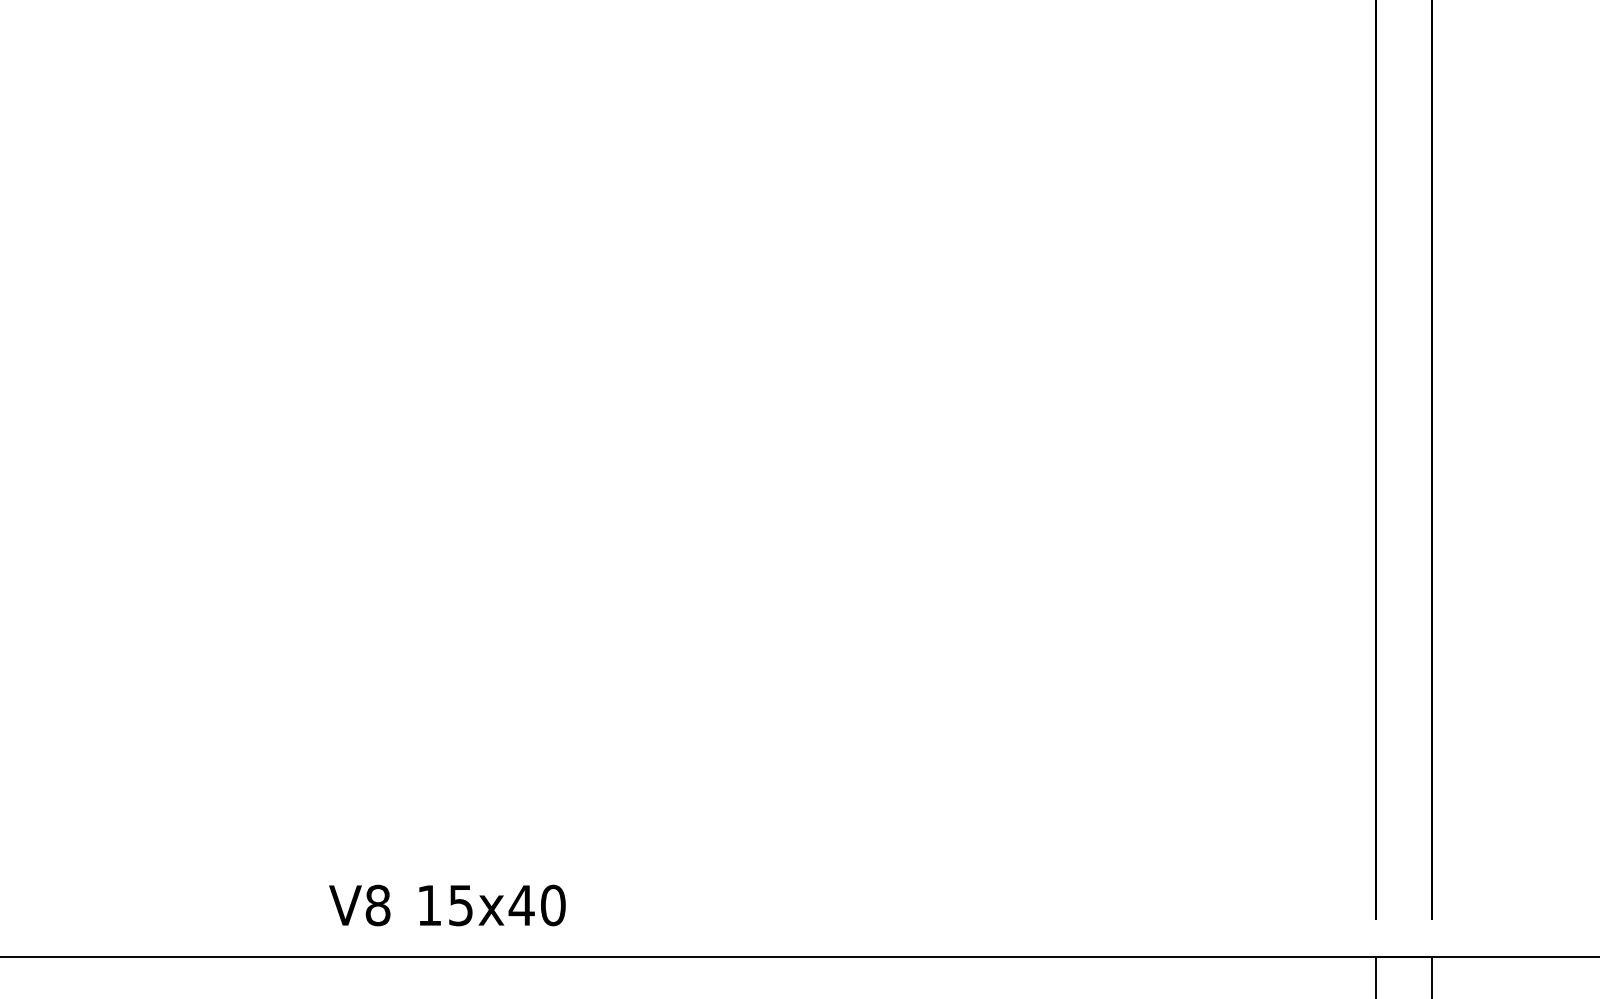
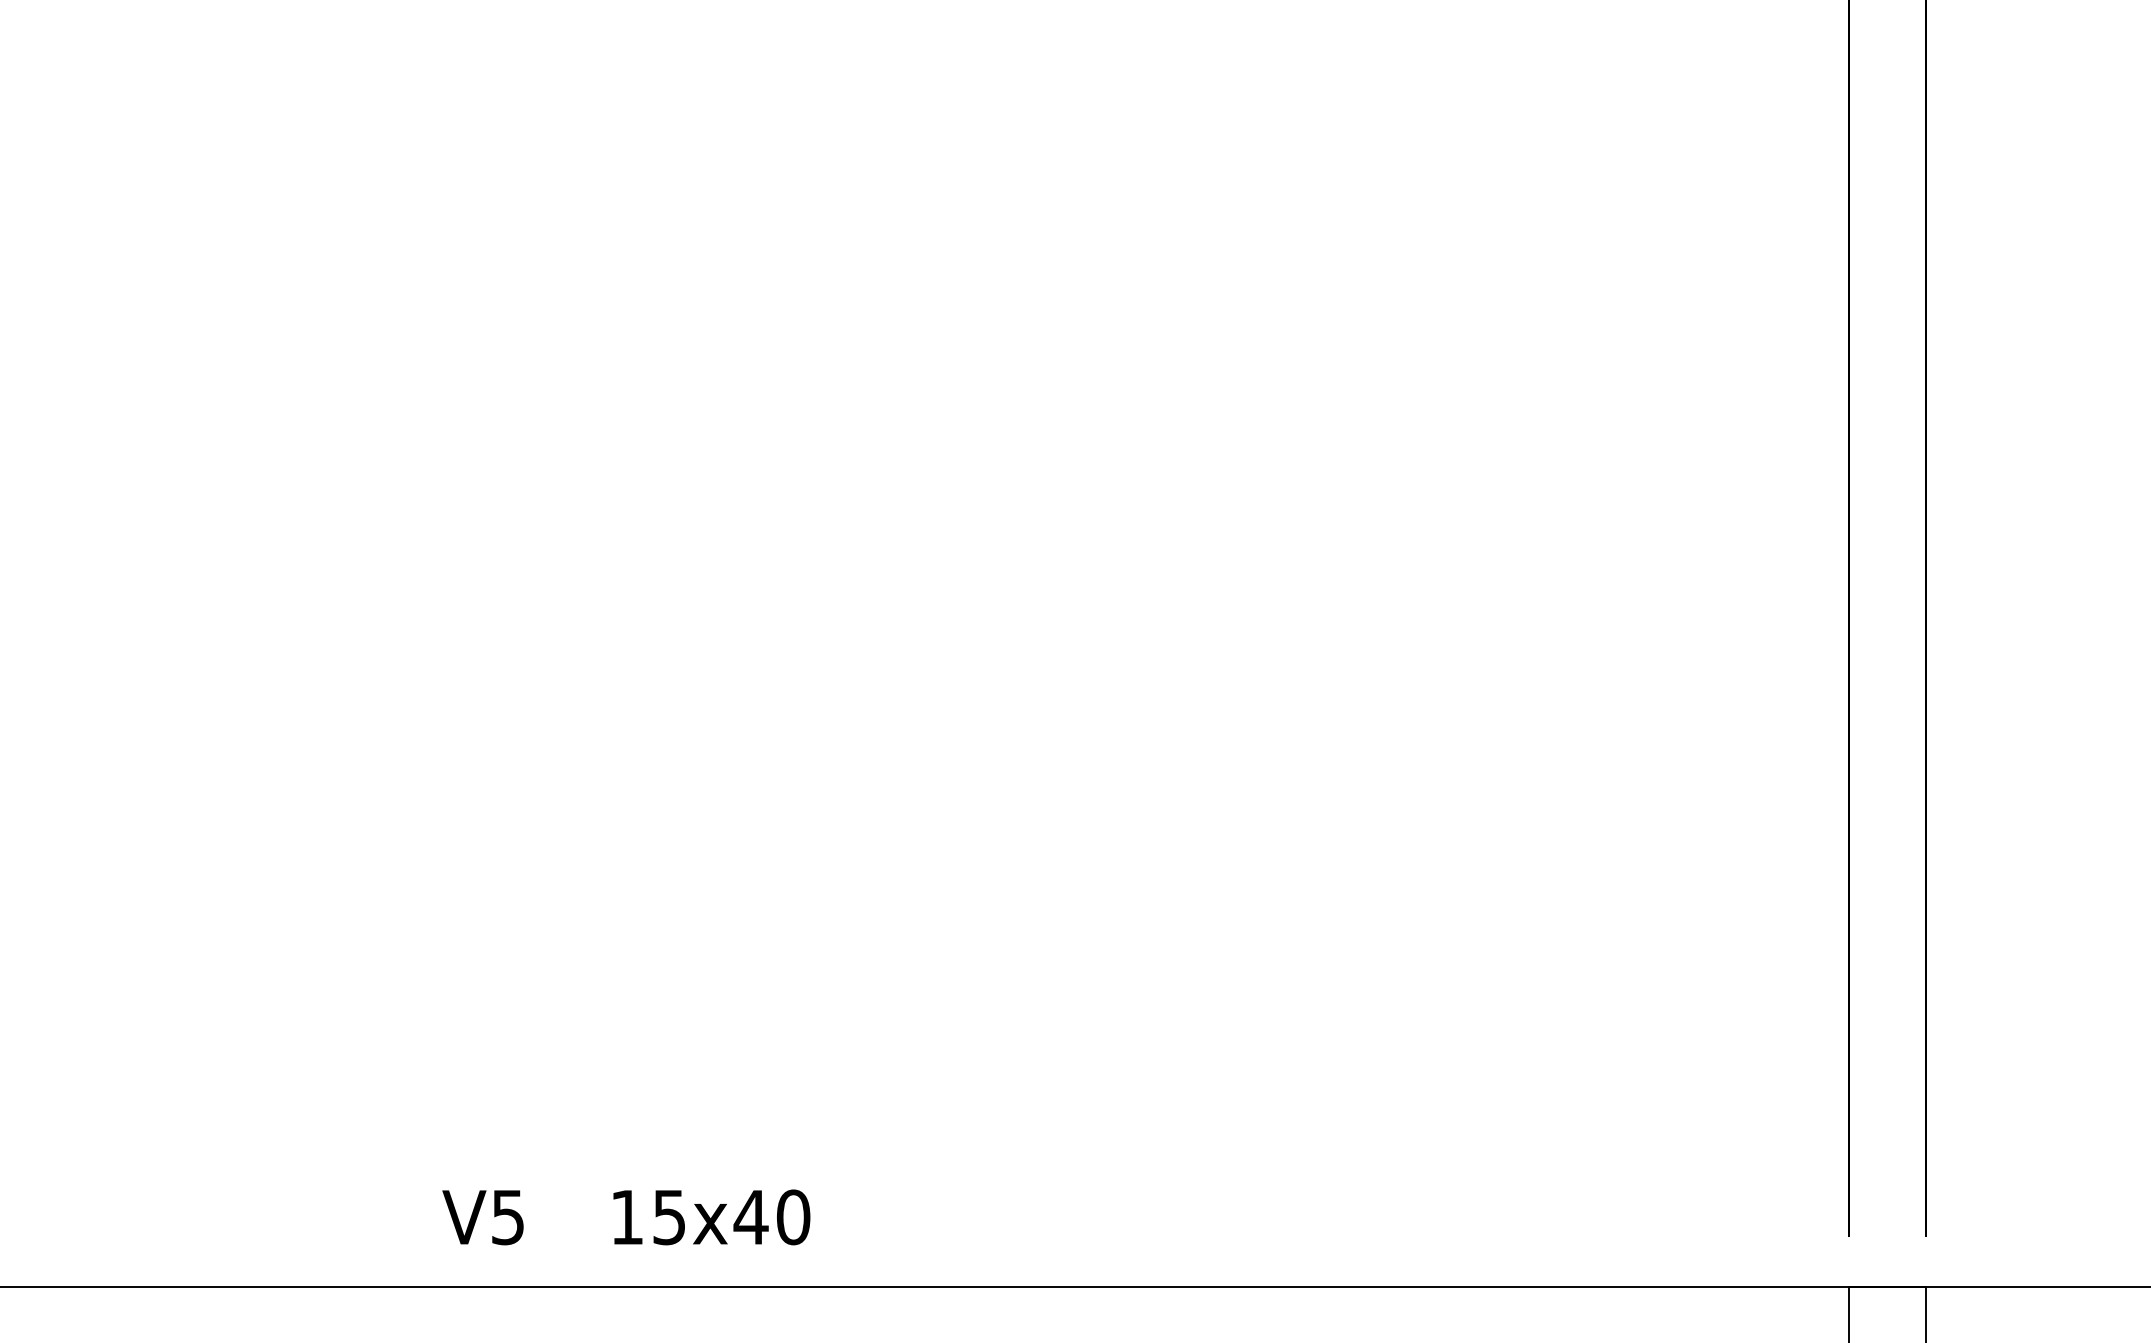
text: (377, 905) -> (507, 1217), V8 -> V5
text: (492, 905) -> (711, 1217), moved

